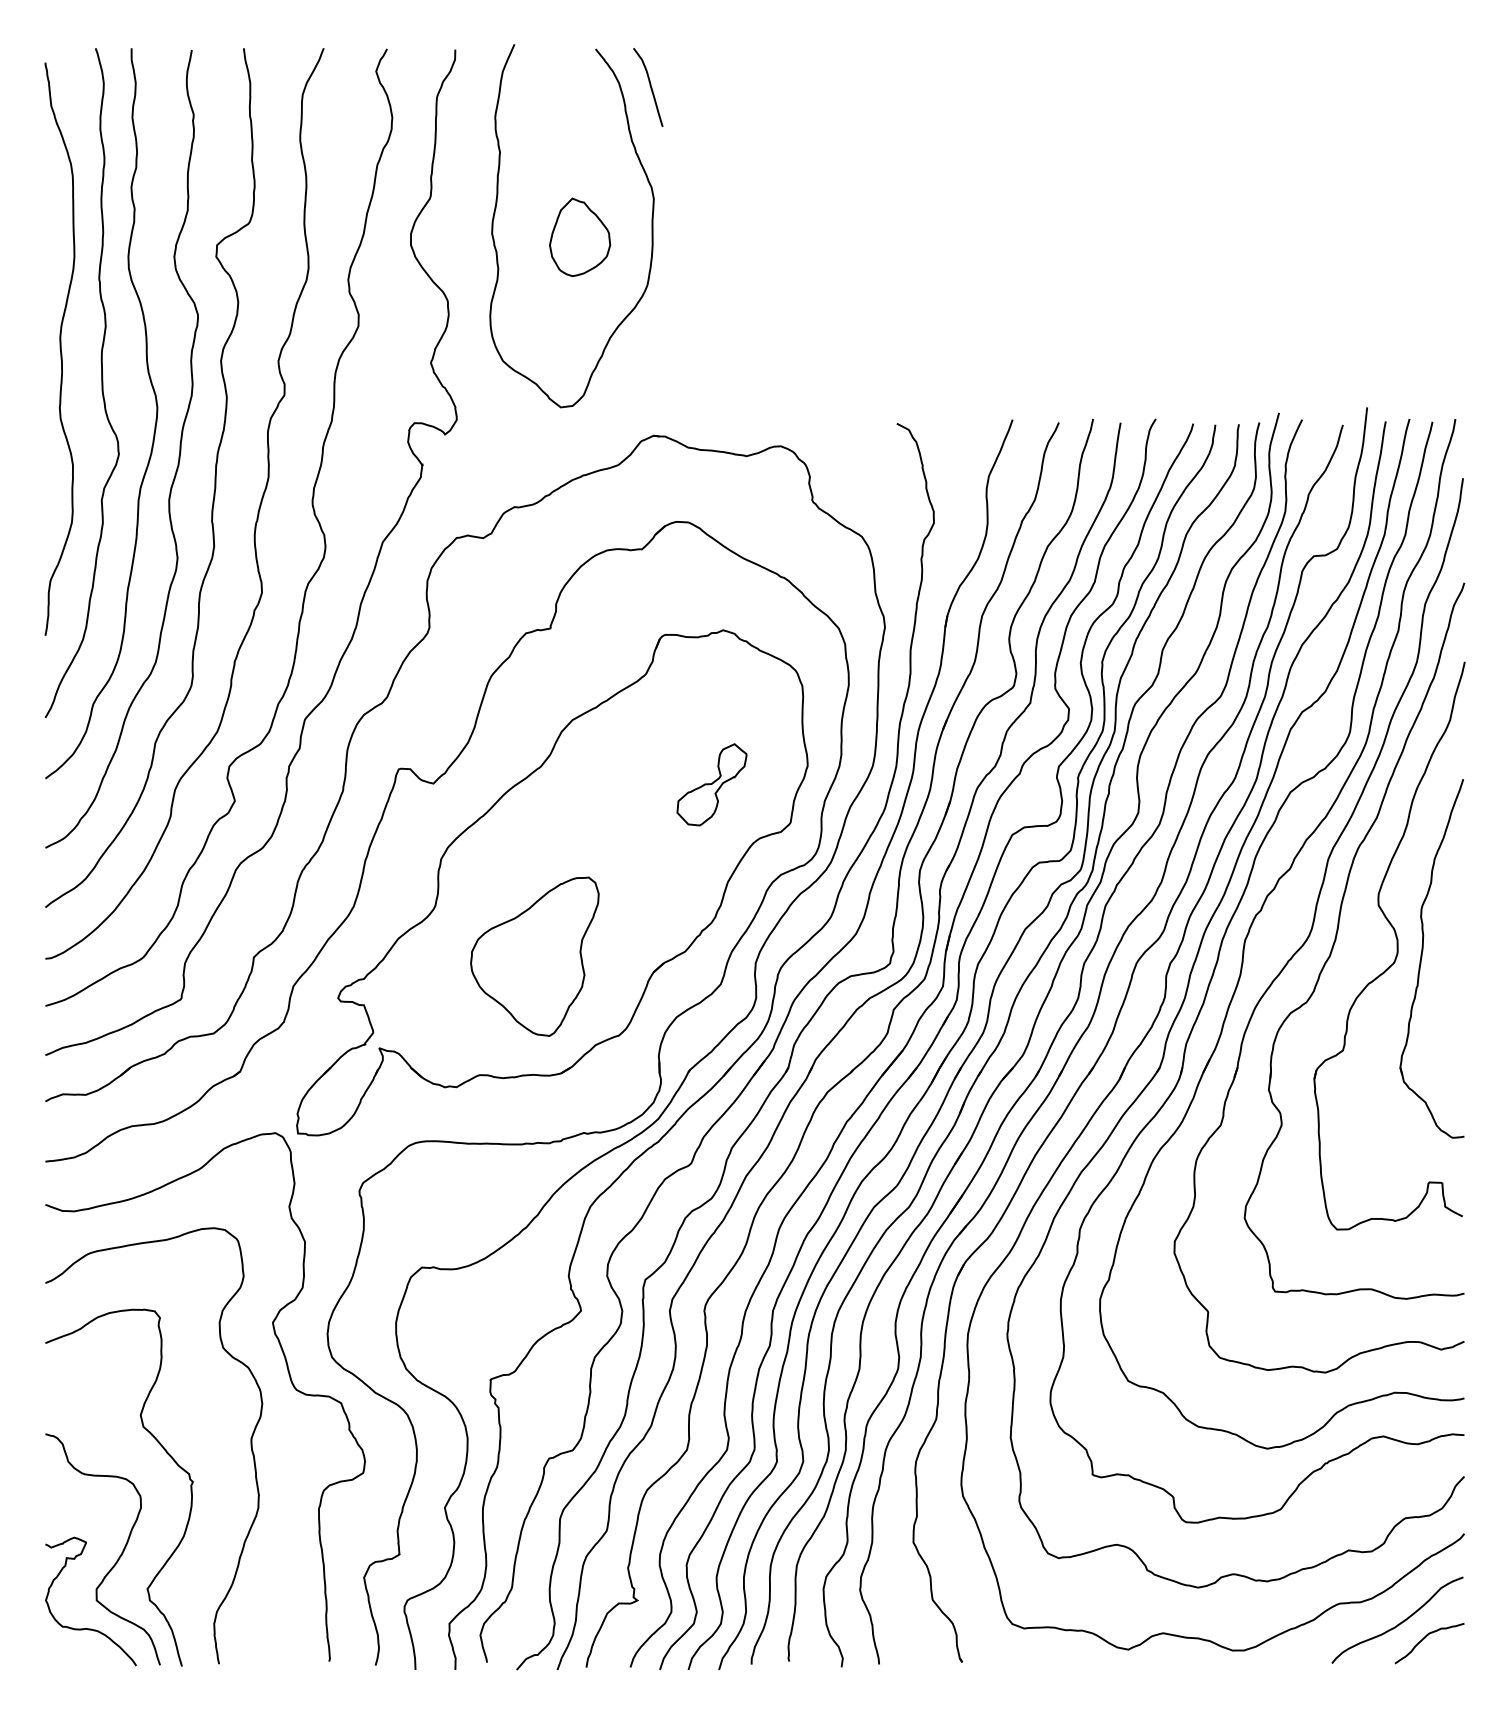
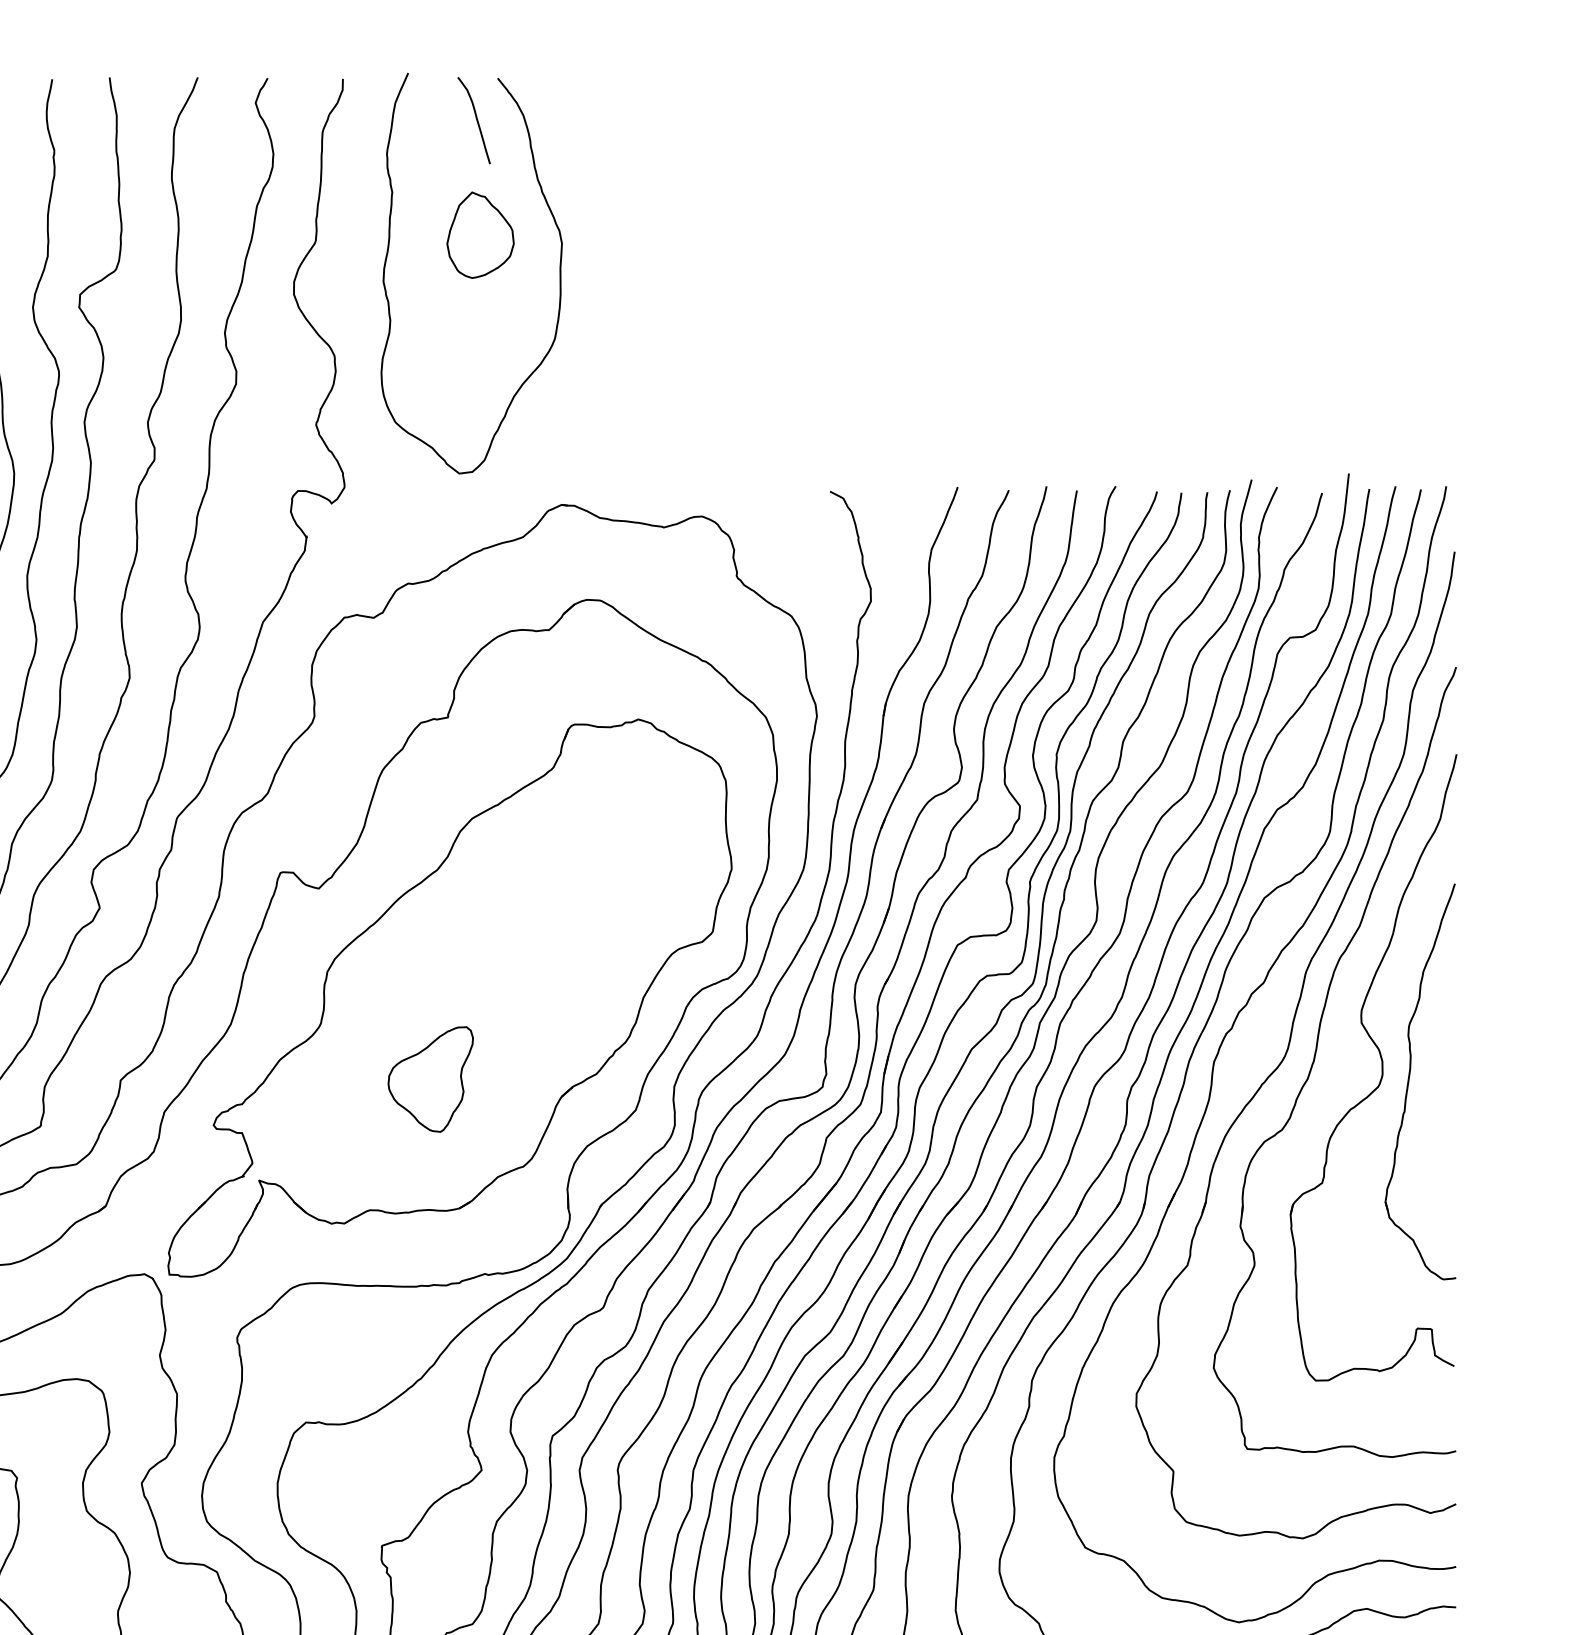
curve: (650, 87) -> (476, 120), moved
part: (580, 236) -> (481, 234), moved
part: (711, 784) -> (625, 889), removed
part: (534, 956) -> (430, 1079), size x0.6

